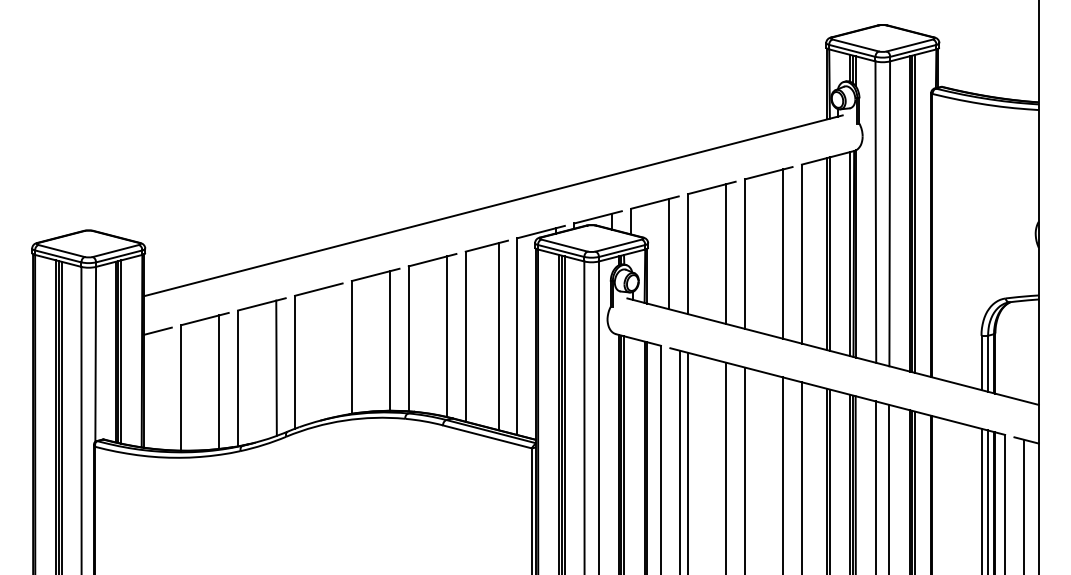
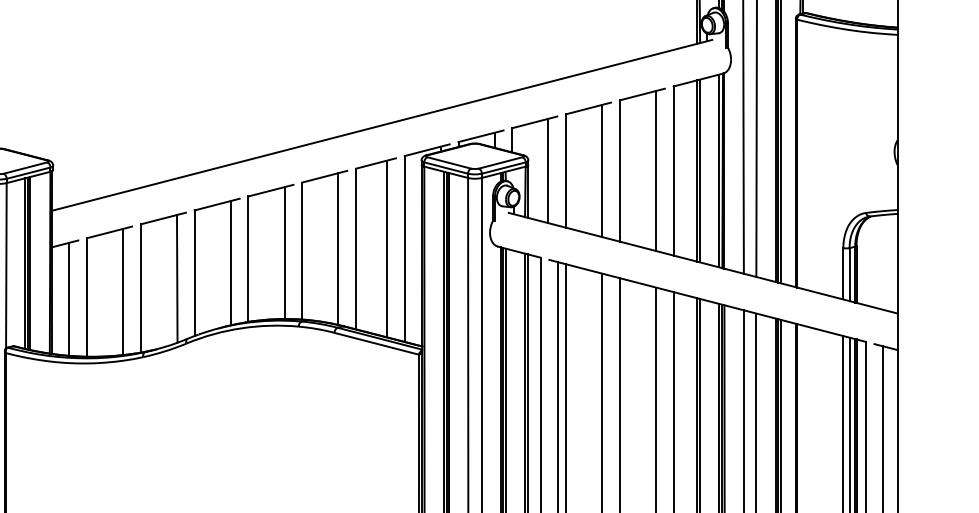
line: (333, 351) -> (231, 263), added
line: (162, 389) -> (69, 298), added

